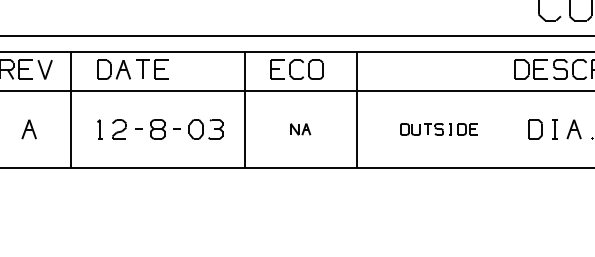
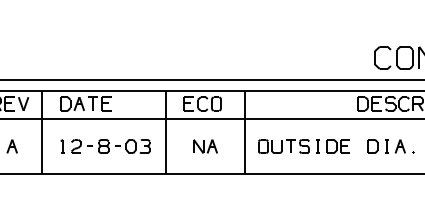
part: (300, 129) -> (205, 146), size x1.67
part: (438, 129) -> (303, 146), size x1.67

